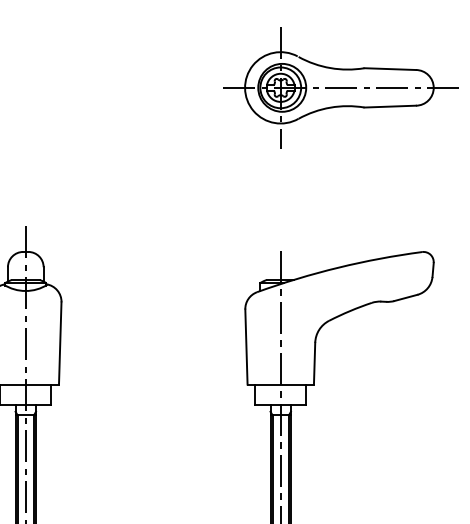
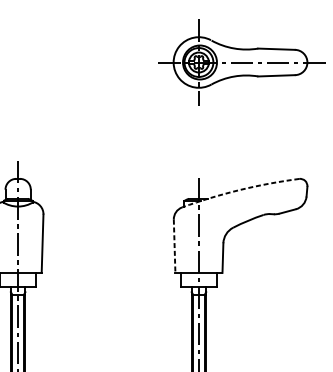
arc: (338, 267) -> (239, 189), solid -> dashed
line: (246, 347) -> (174, 246), solid -> dashed

